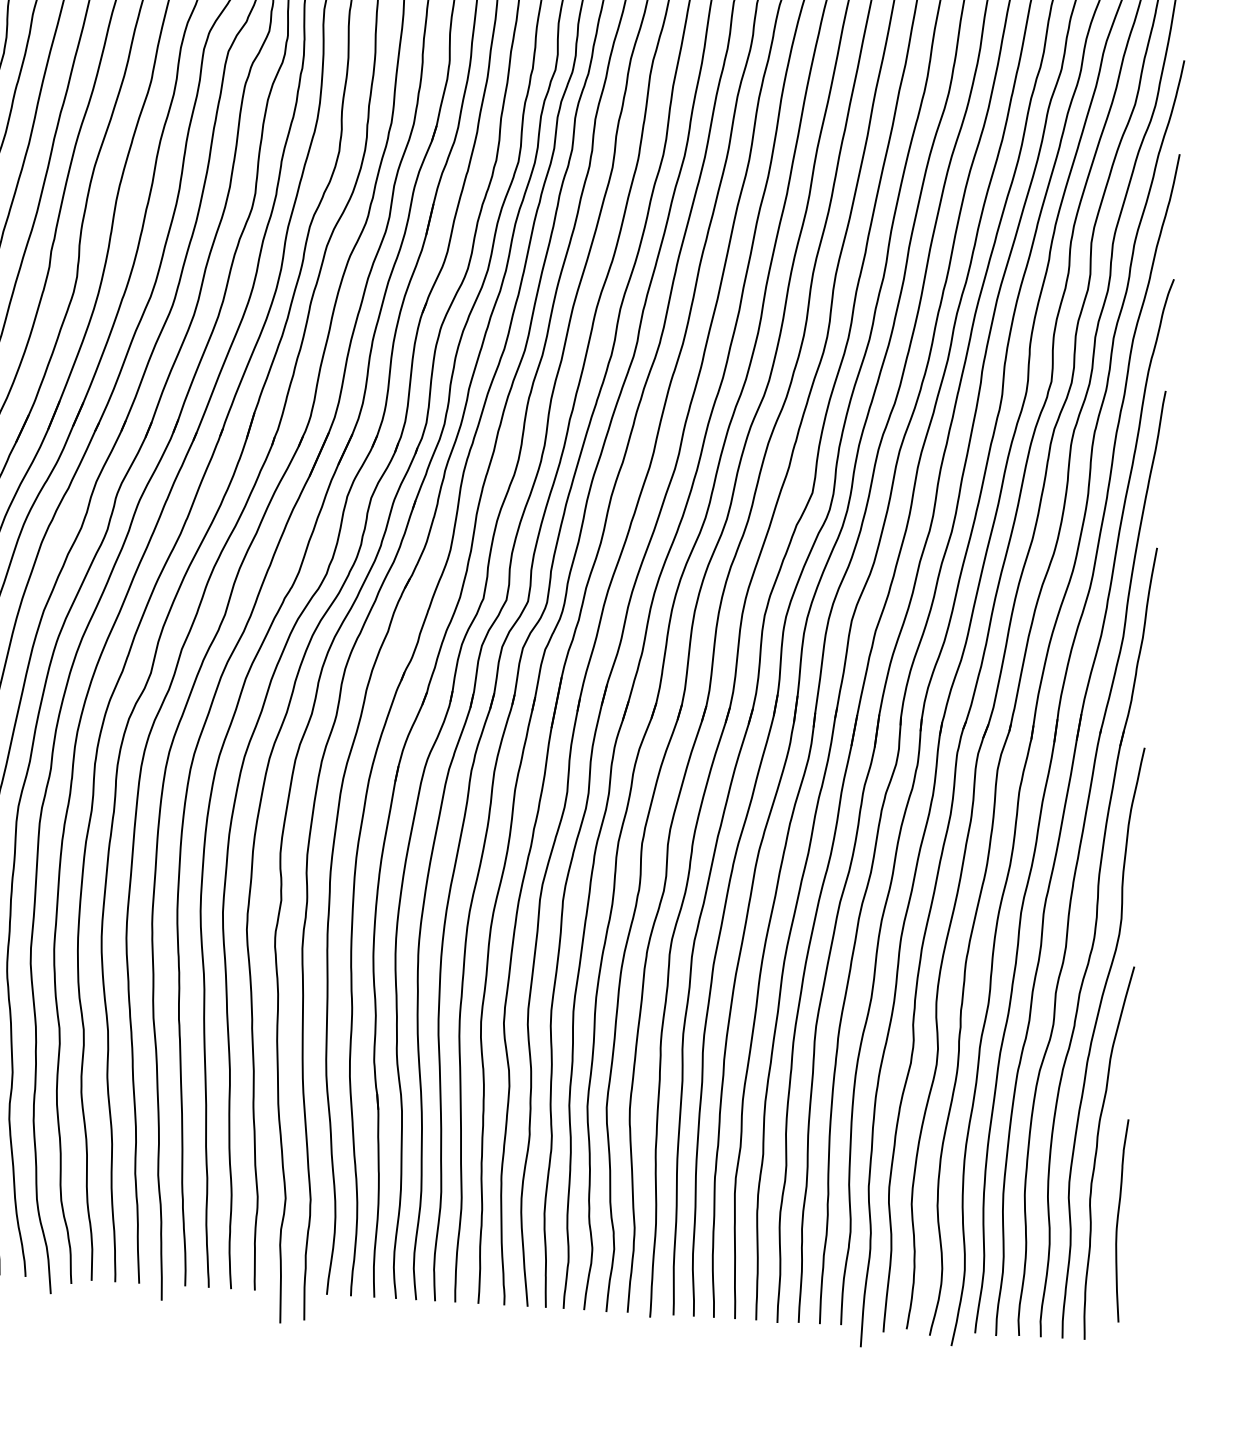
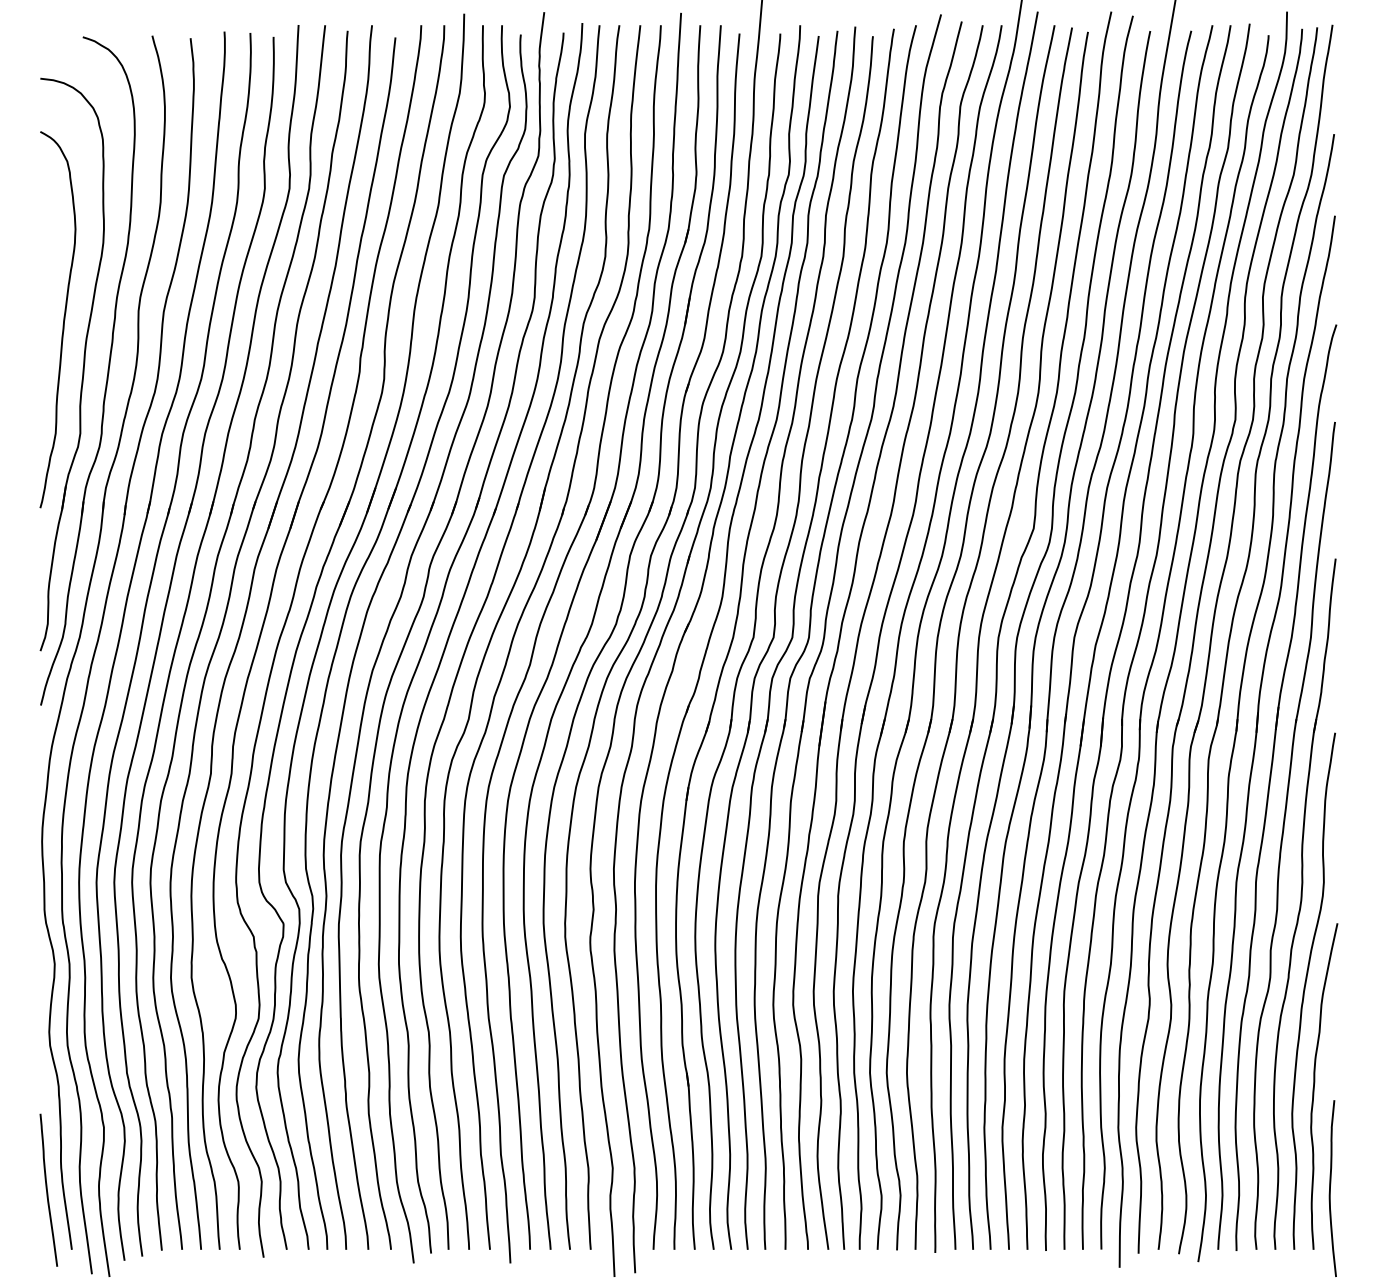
curve: (1118, 1220) -> (1330, 1188), moved

